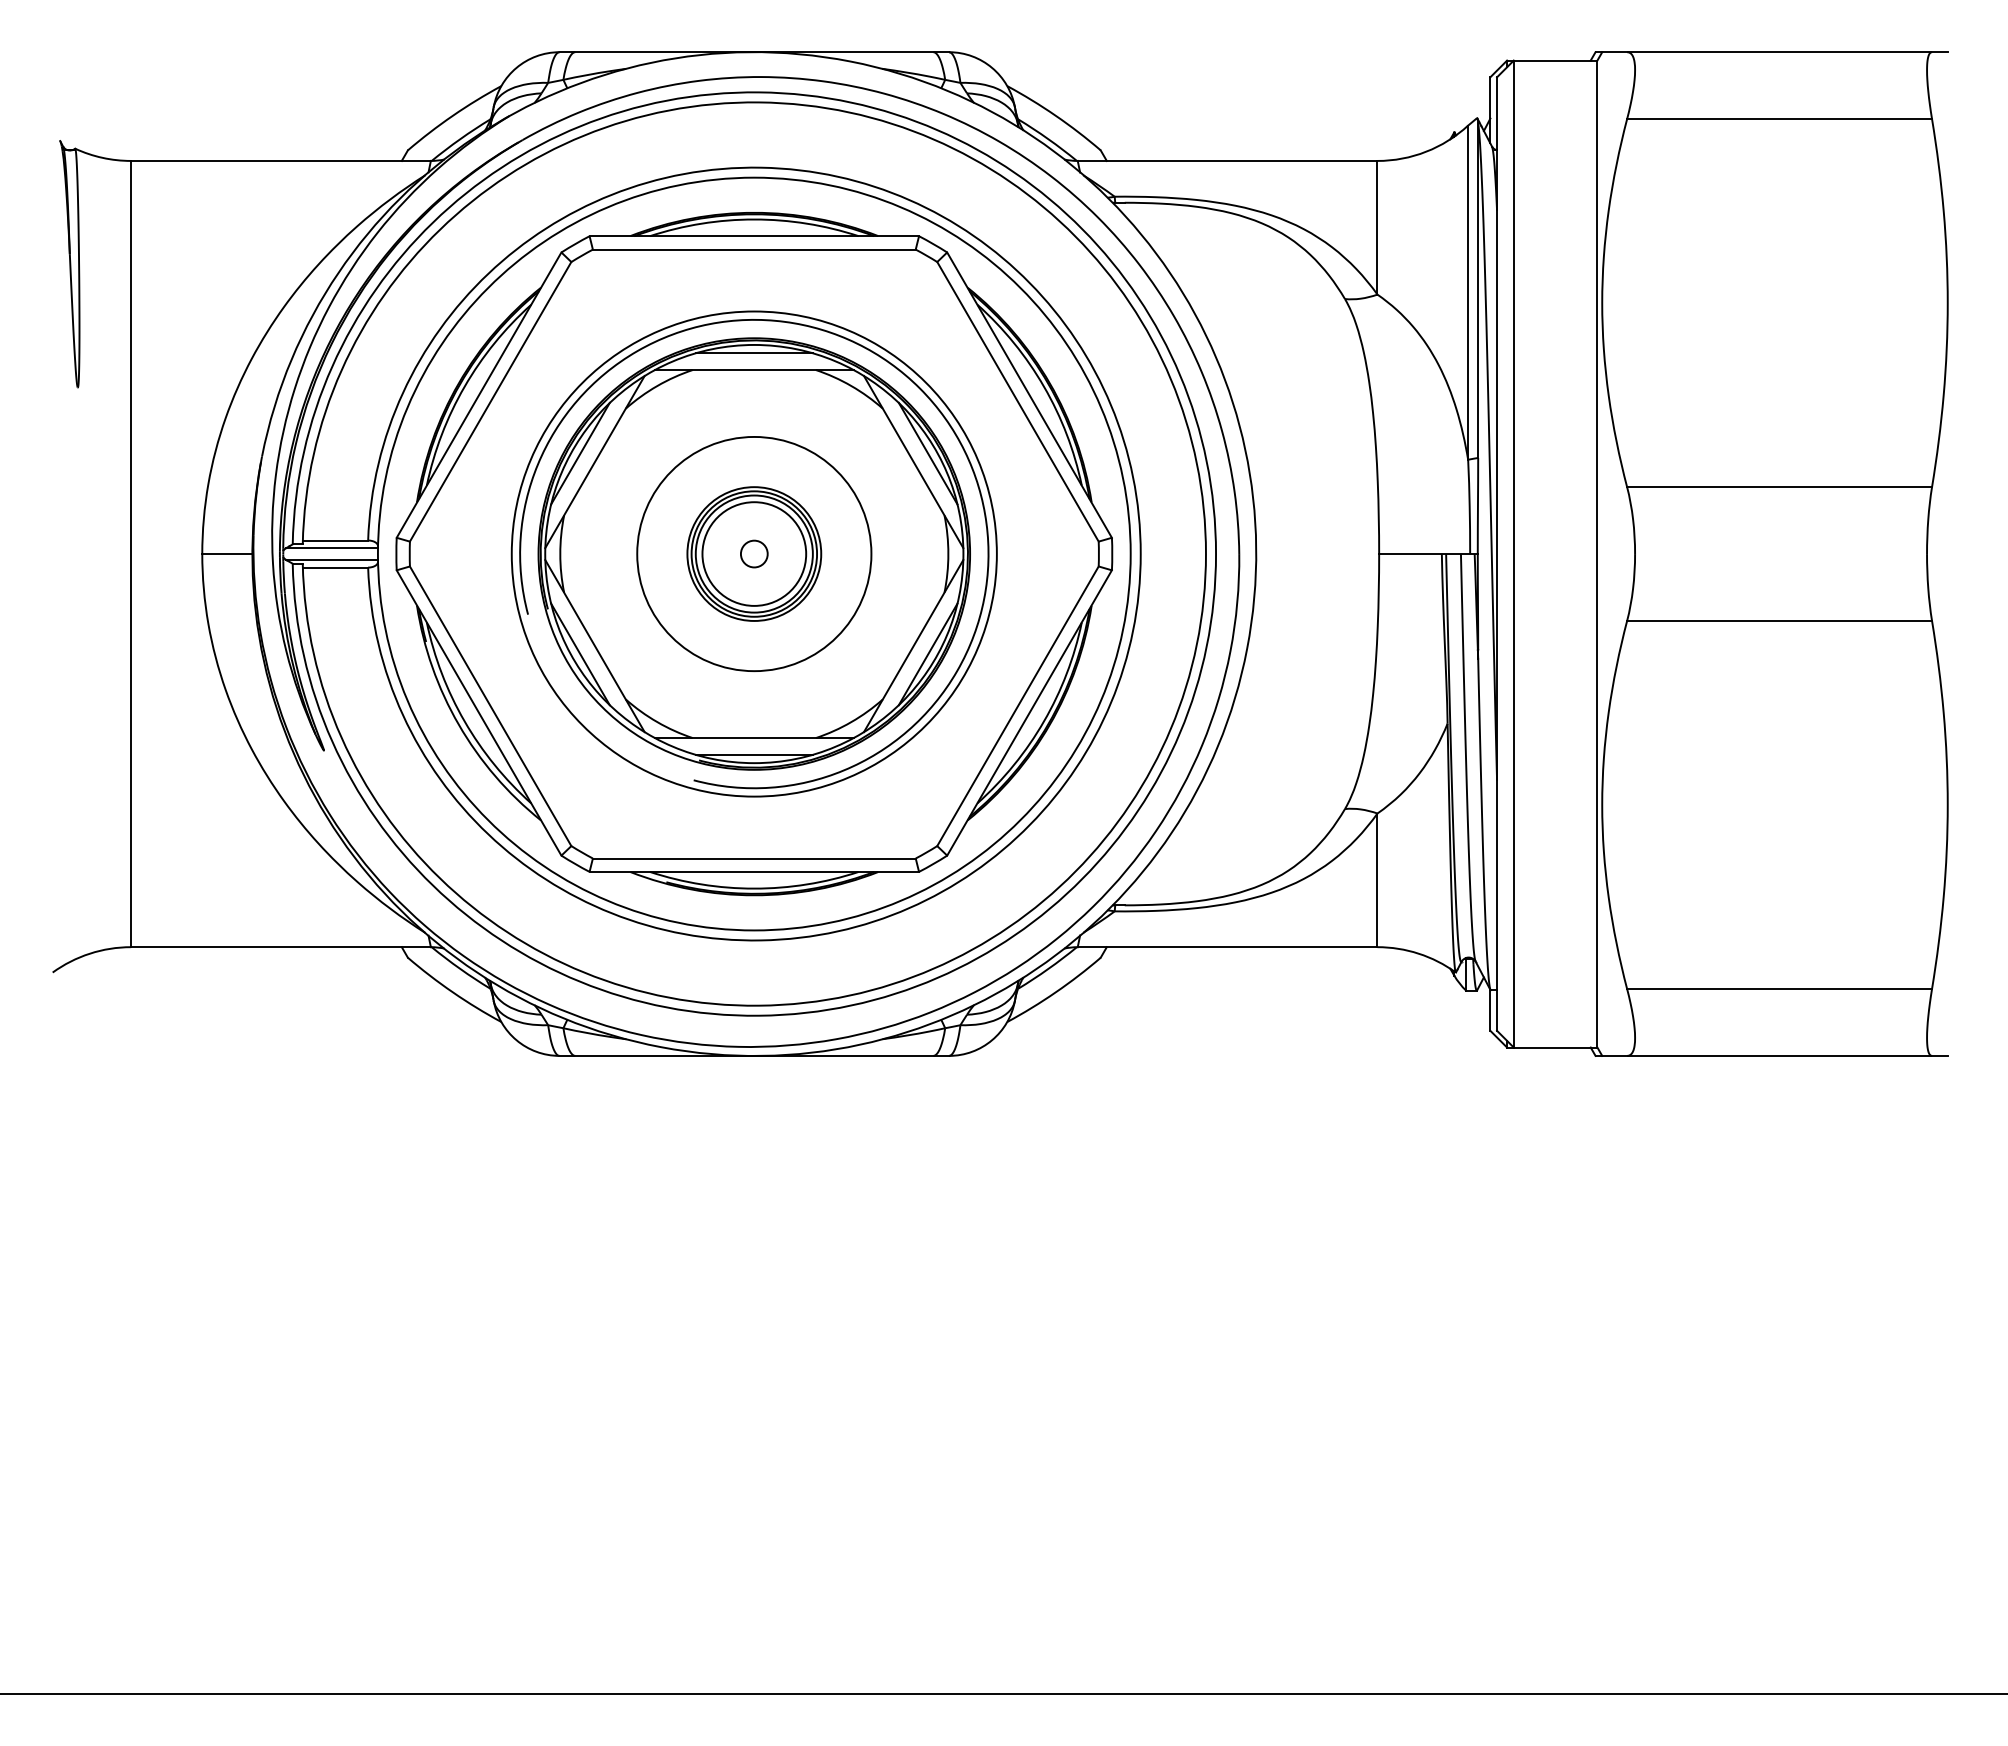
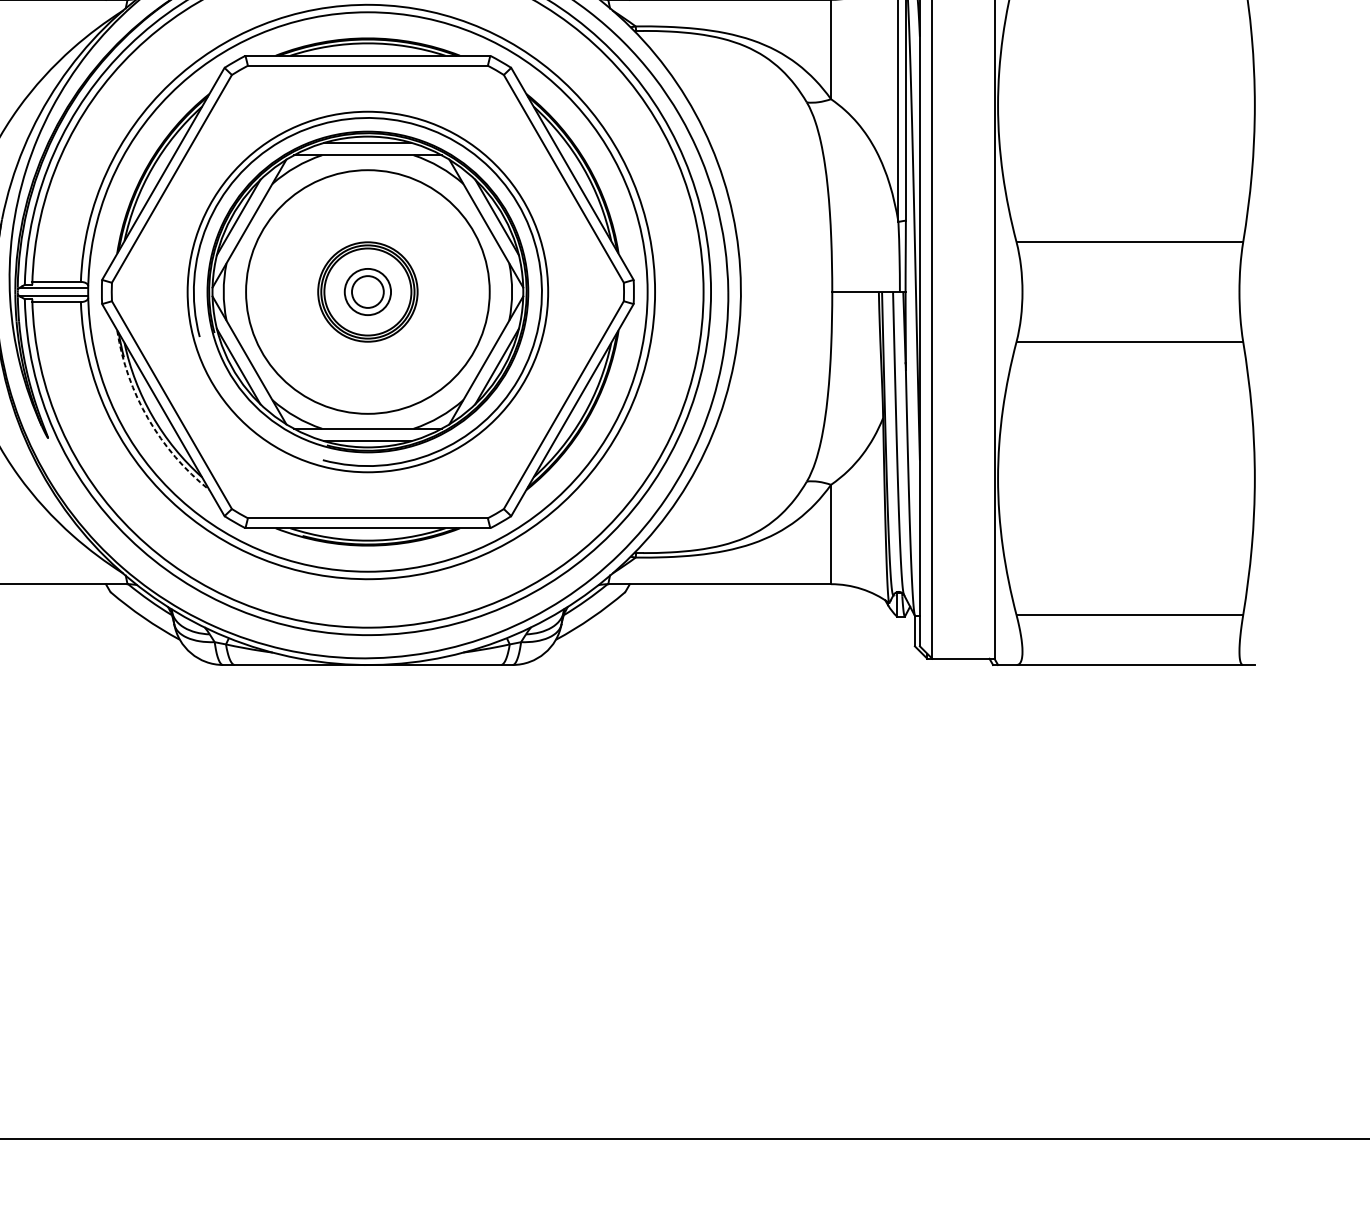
circle: (753, 553) -> (367, 291), size x1.6
circle: (754, 553) -> (368, 291), size x0.6
circle: (754, 553) -> (368, 291), size x1.4
arc: (458, 724) -> (148, 418), solid -> dashed

